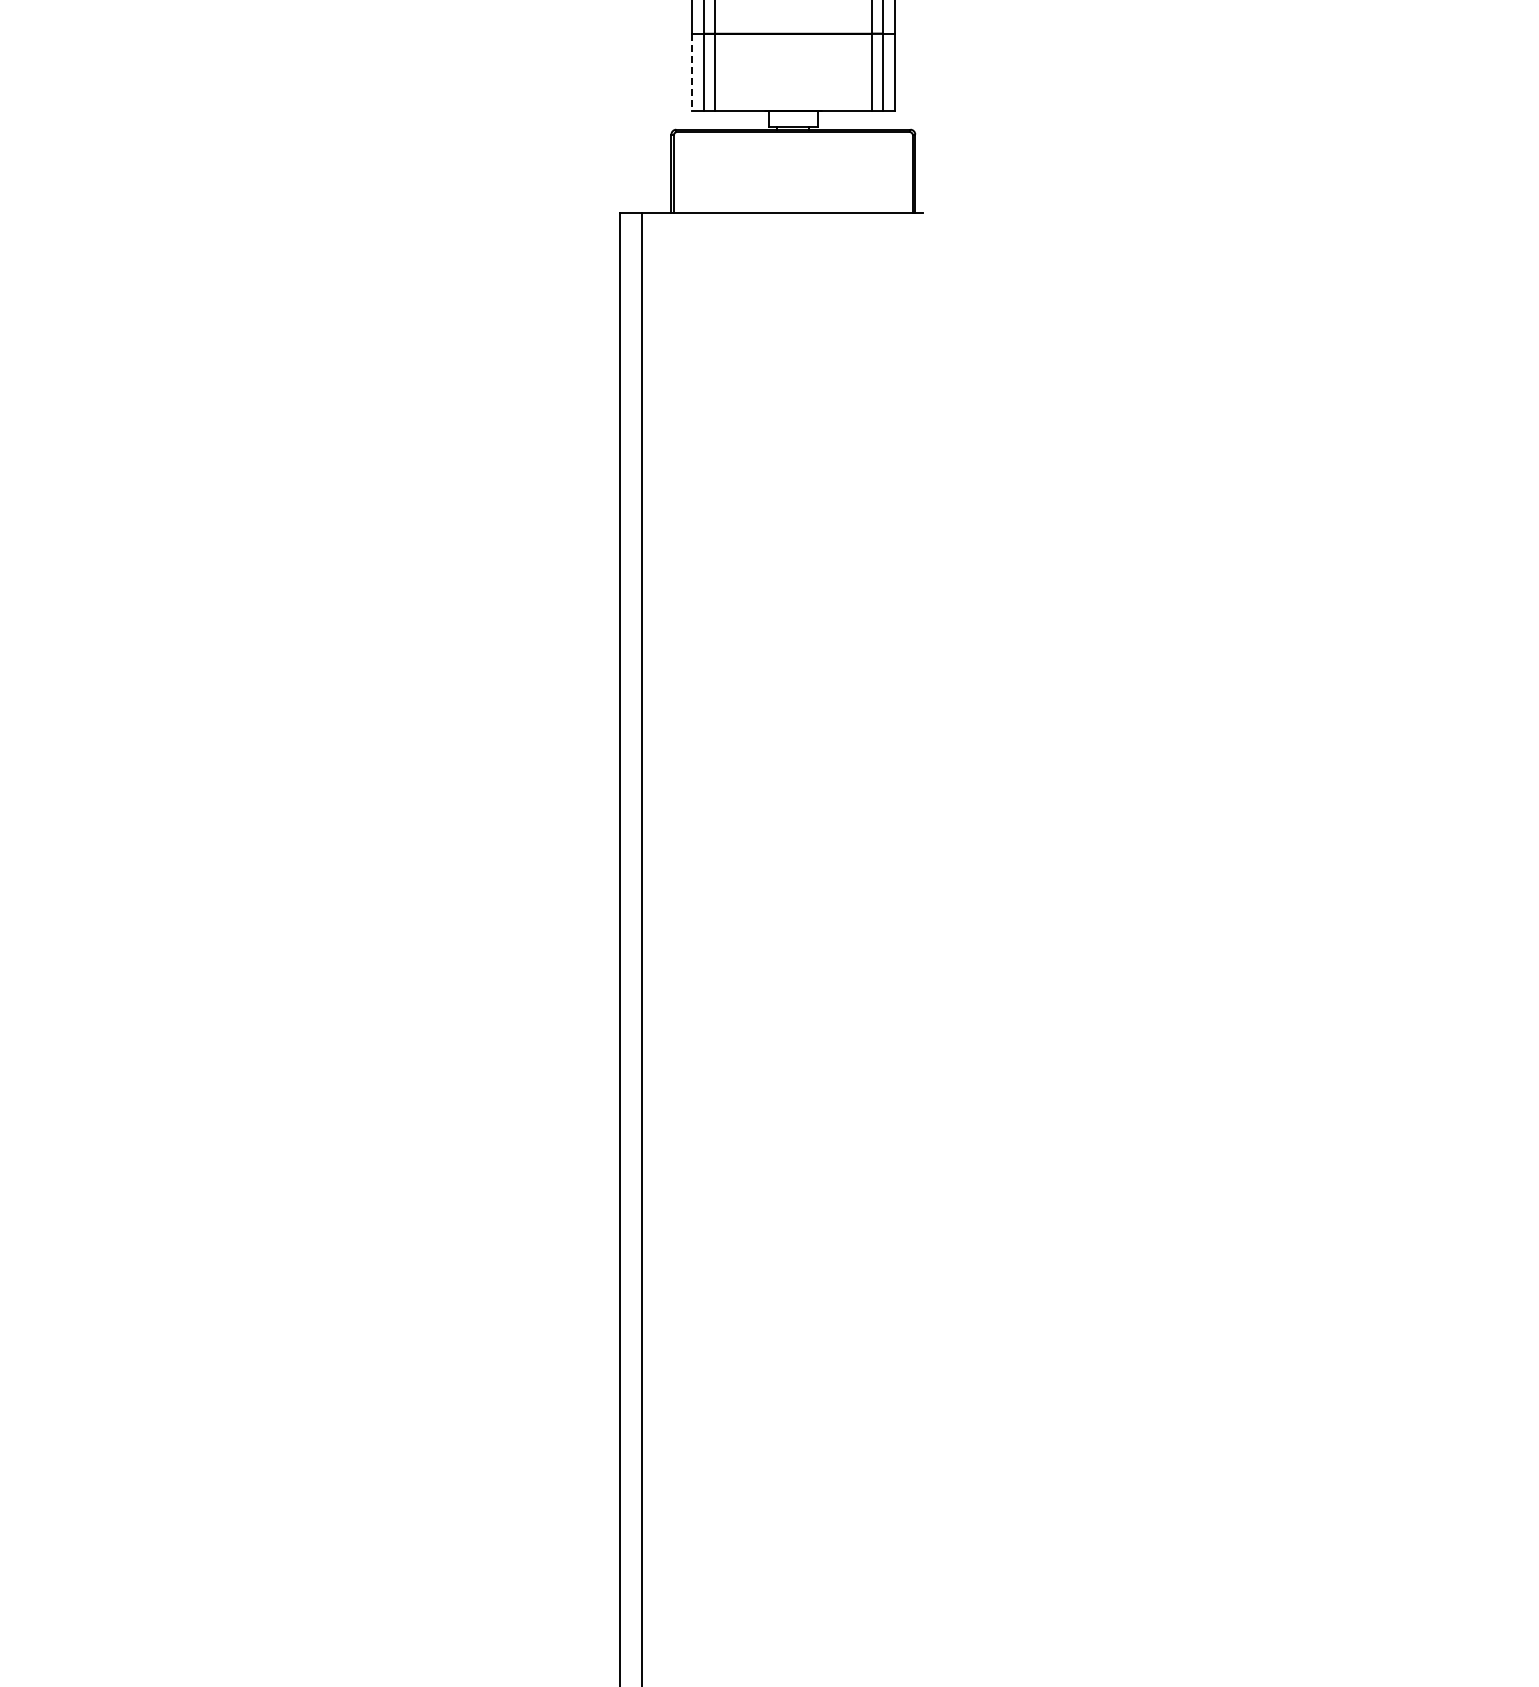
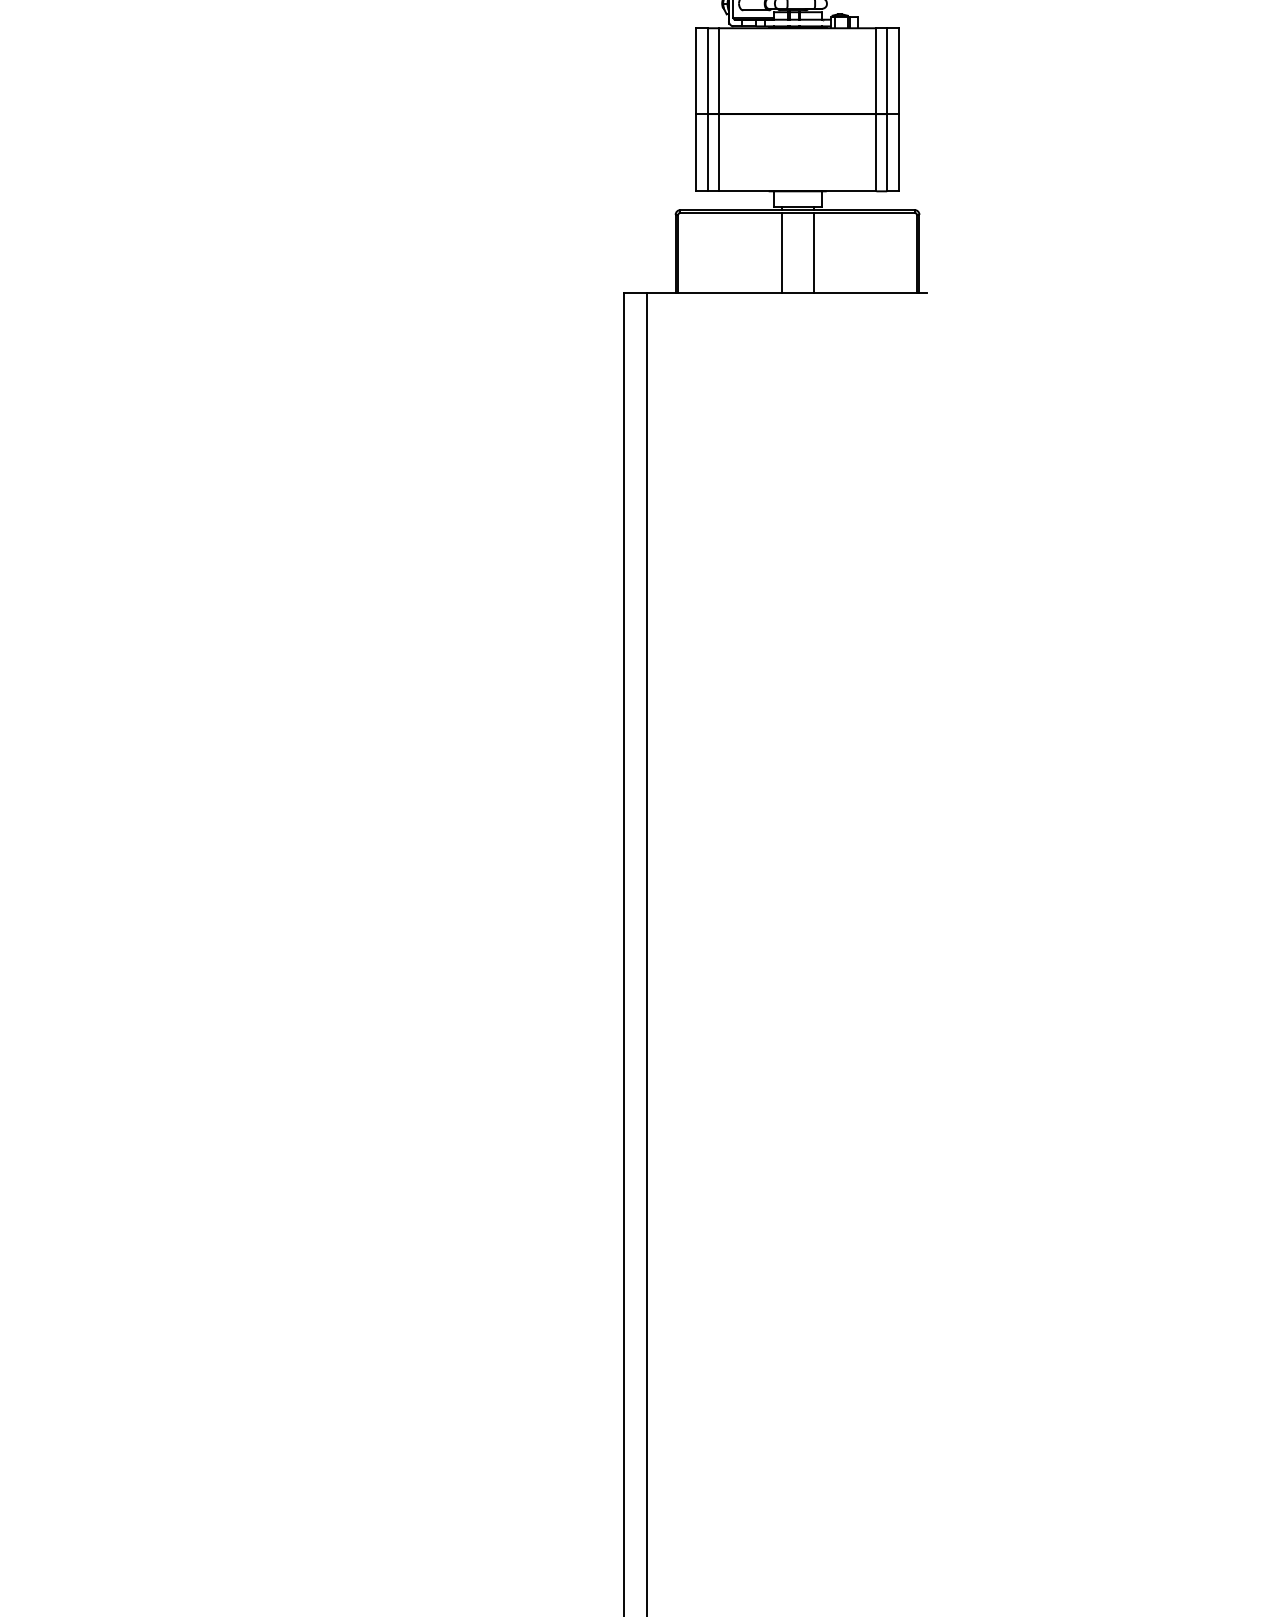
line: (691, 72) -> (695, 152), dashed -> solid
line: (777, 172) -> (781, 252), added
line: (809, 172) -> (813, 252), added

